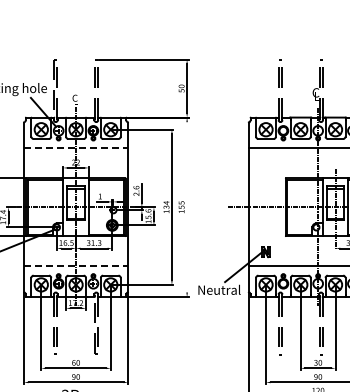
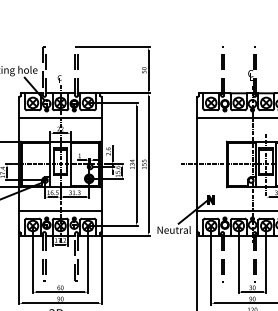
line: (76, 148) -> (60, 117), dashed -> solid
line: (187, 207) -> (148, 164), added
line: (76, 266) -> (60, 211), dashed -> solid

